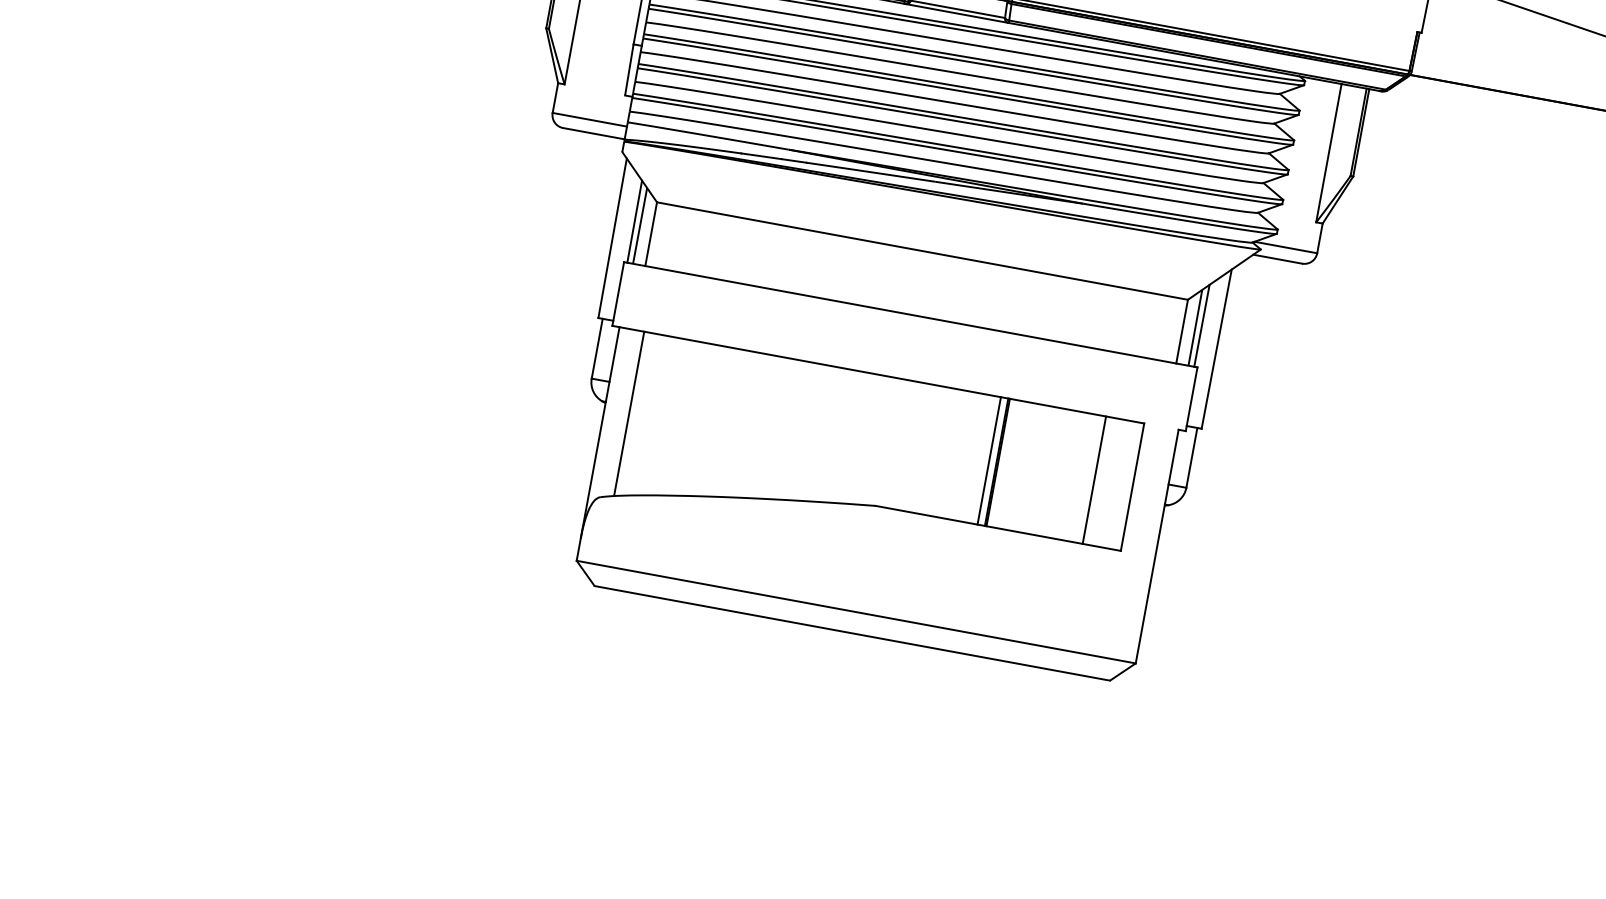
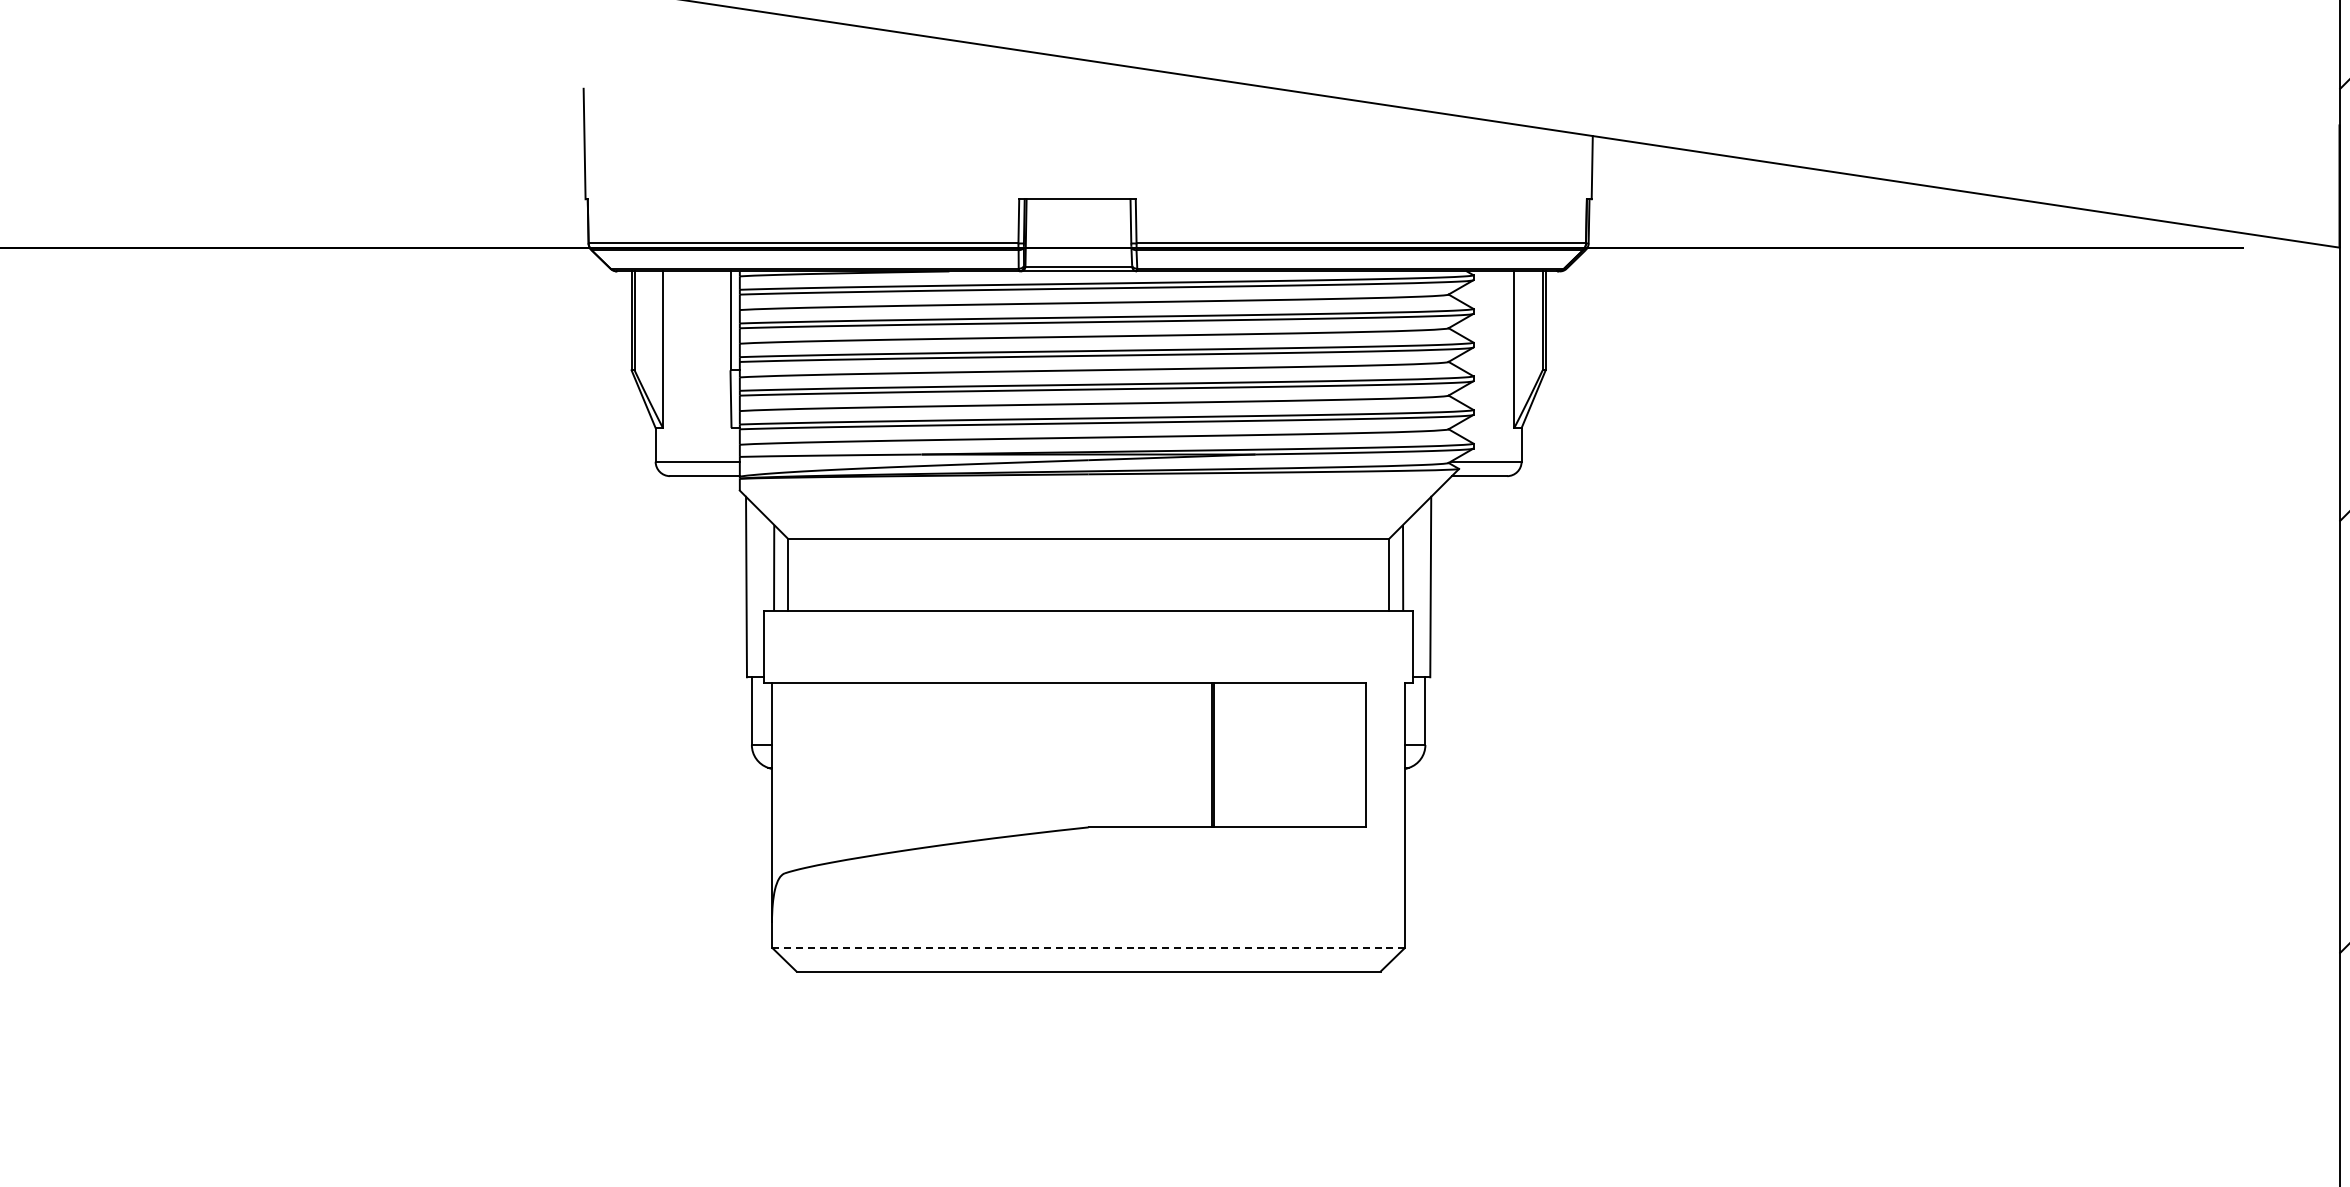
line: (634, 220) -> (767, 563), removed
line: (1201, 324) -> (1409, 563), removed
line: (628, 414) -> (799, 776), removed
line: (989, 461) -> (1204, 755), removed
line: (1094, 480) -> (1323, 755), removed
line: (856, 611) -> (1088, 947), solid -> dashed

